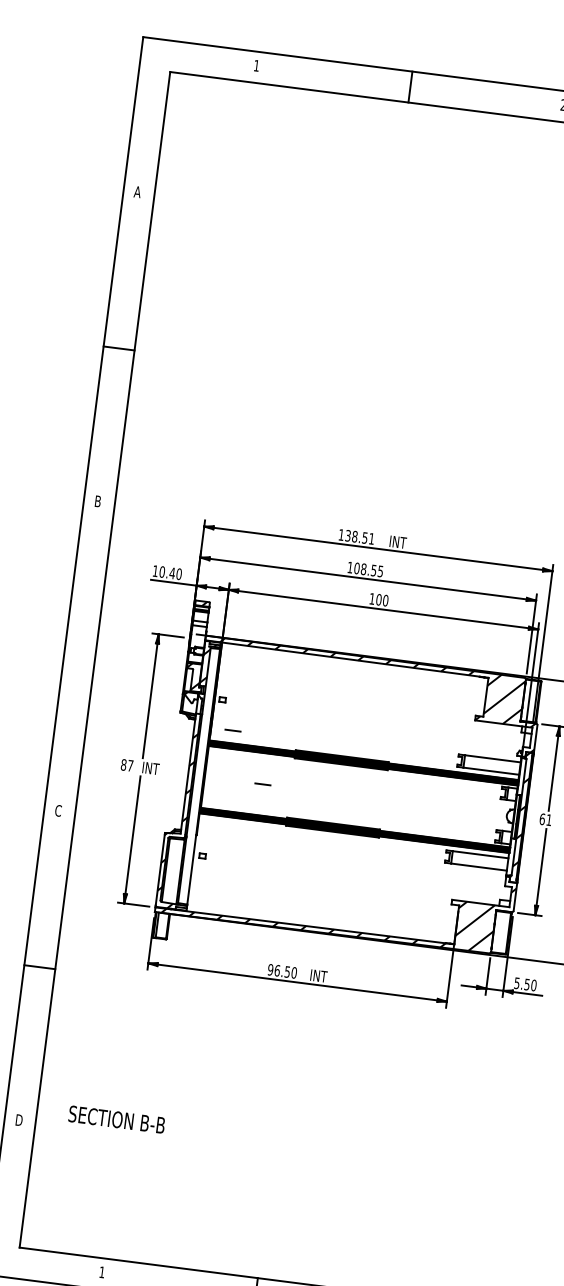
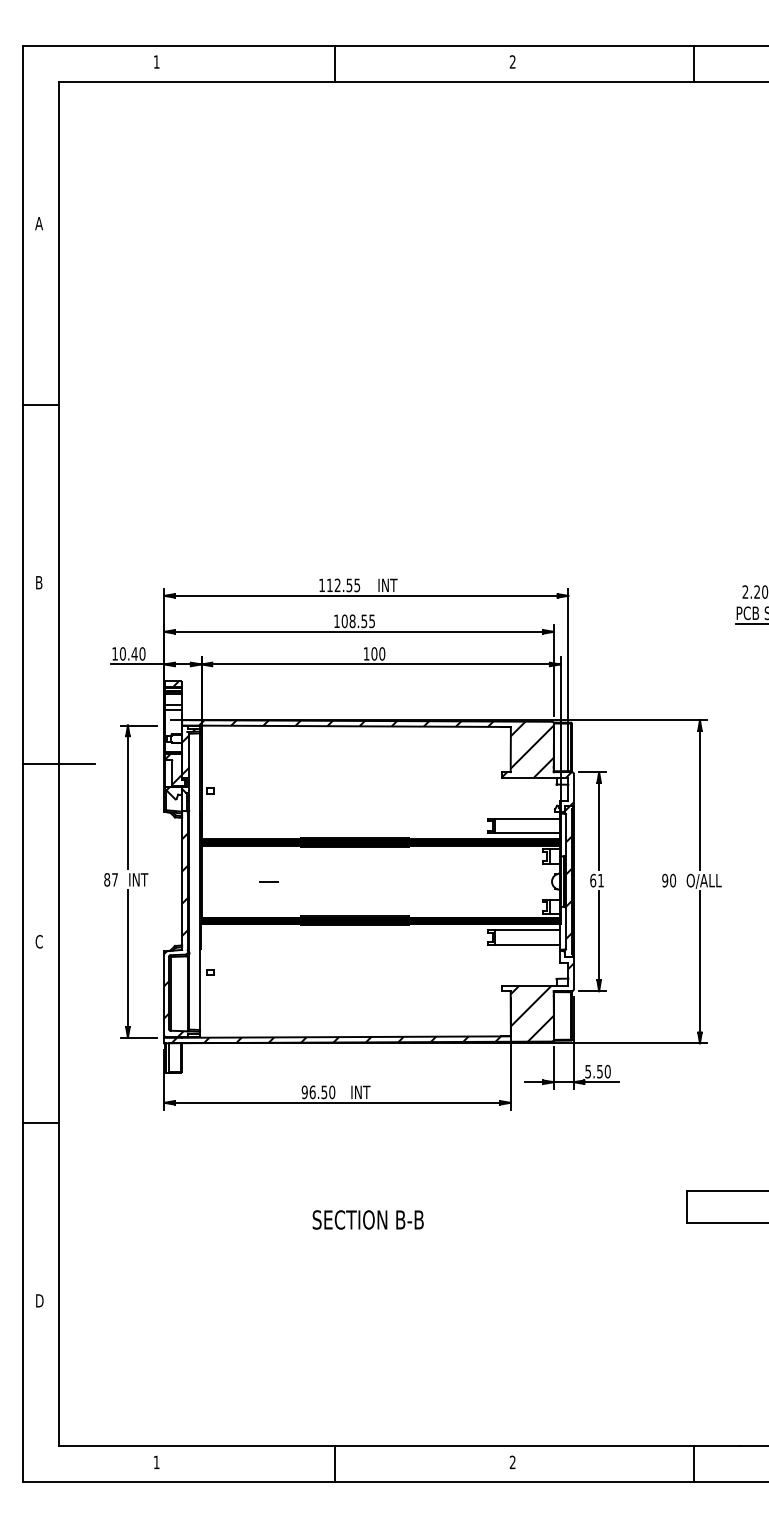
text: (359, 537) -> (343, 585), 138.51 -> 112.55
line: (94, 660) -> (58, 764), added
line: (232, 730) -> (226, 824), removed
text: (116, 1119) -> (367, 1219), moved

